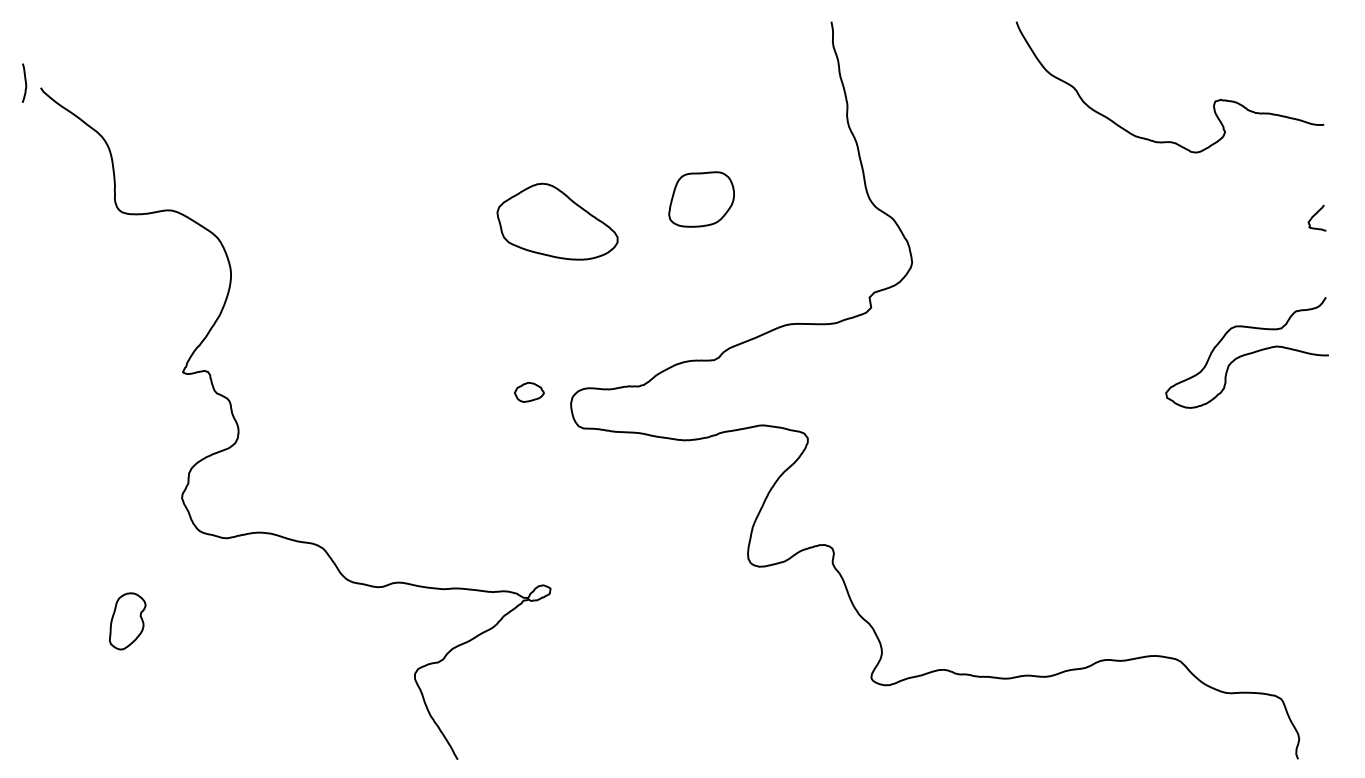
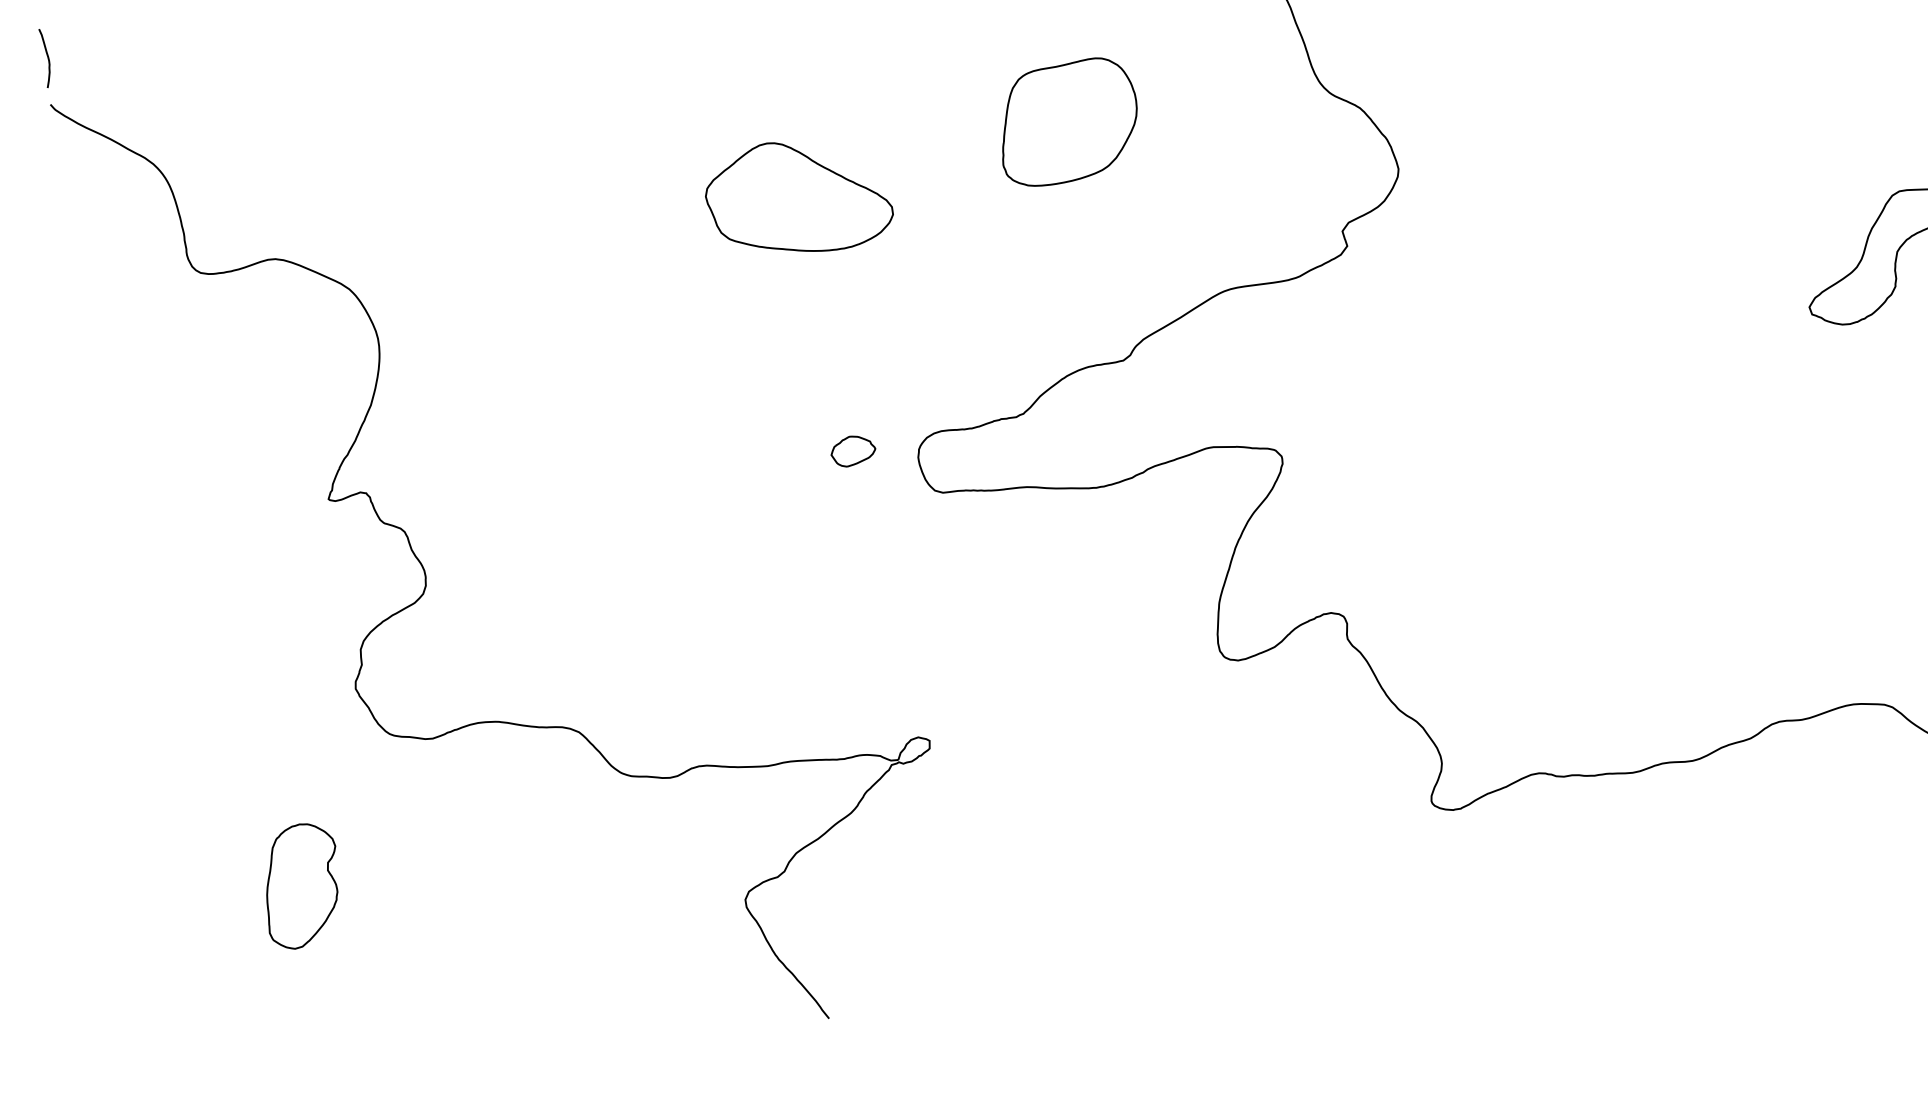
curve: (24, 81) -> (45, 55), moved
part: (701, 199) -> (1067, 122), size x1.43
part: (557, 221) -> (798, 196), moved
part: (127, 621) -> (301, 886), size x1.43

